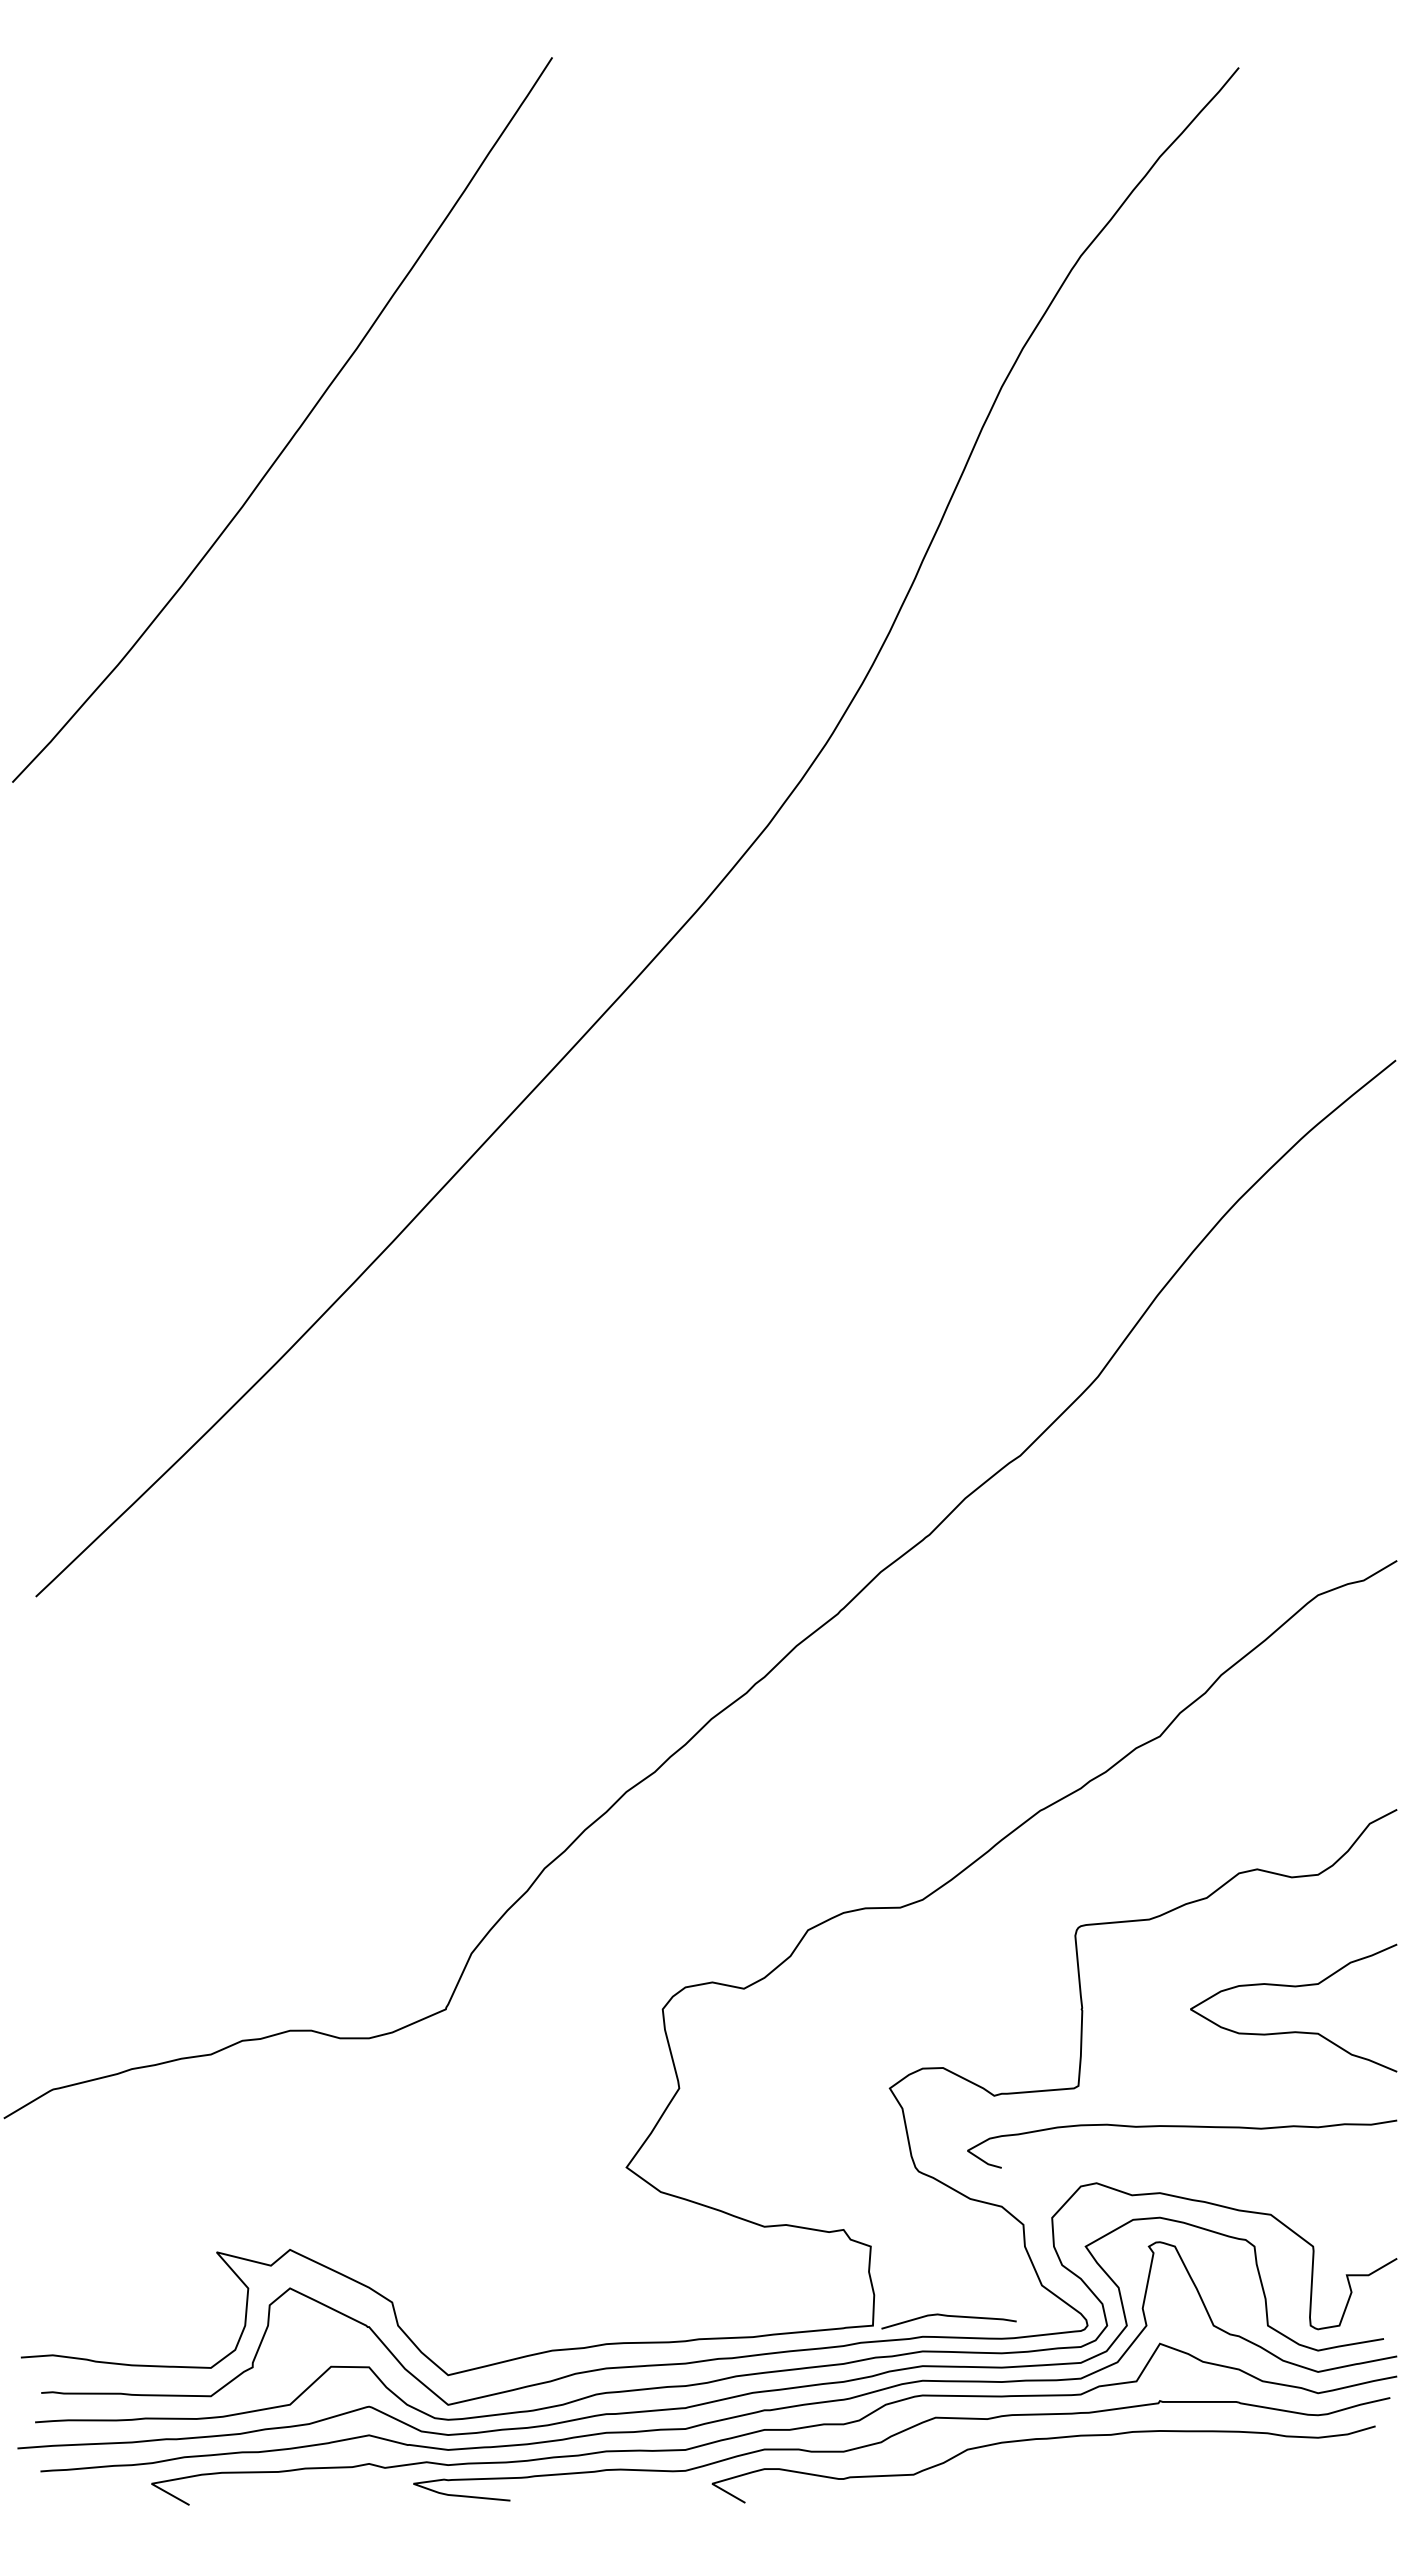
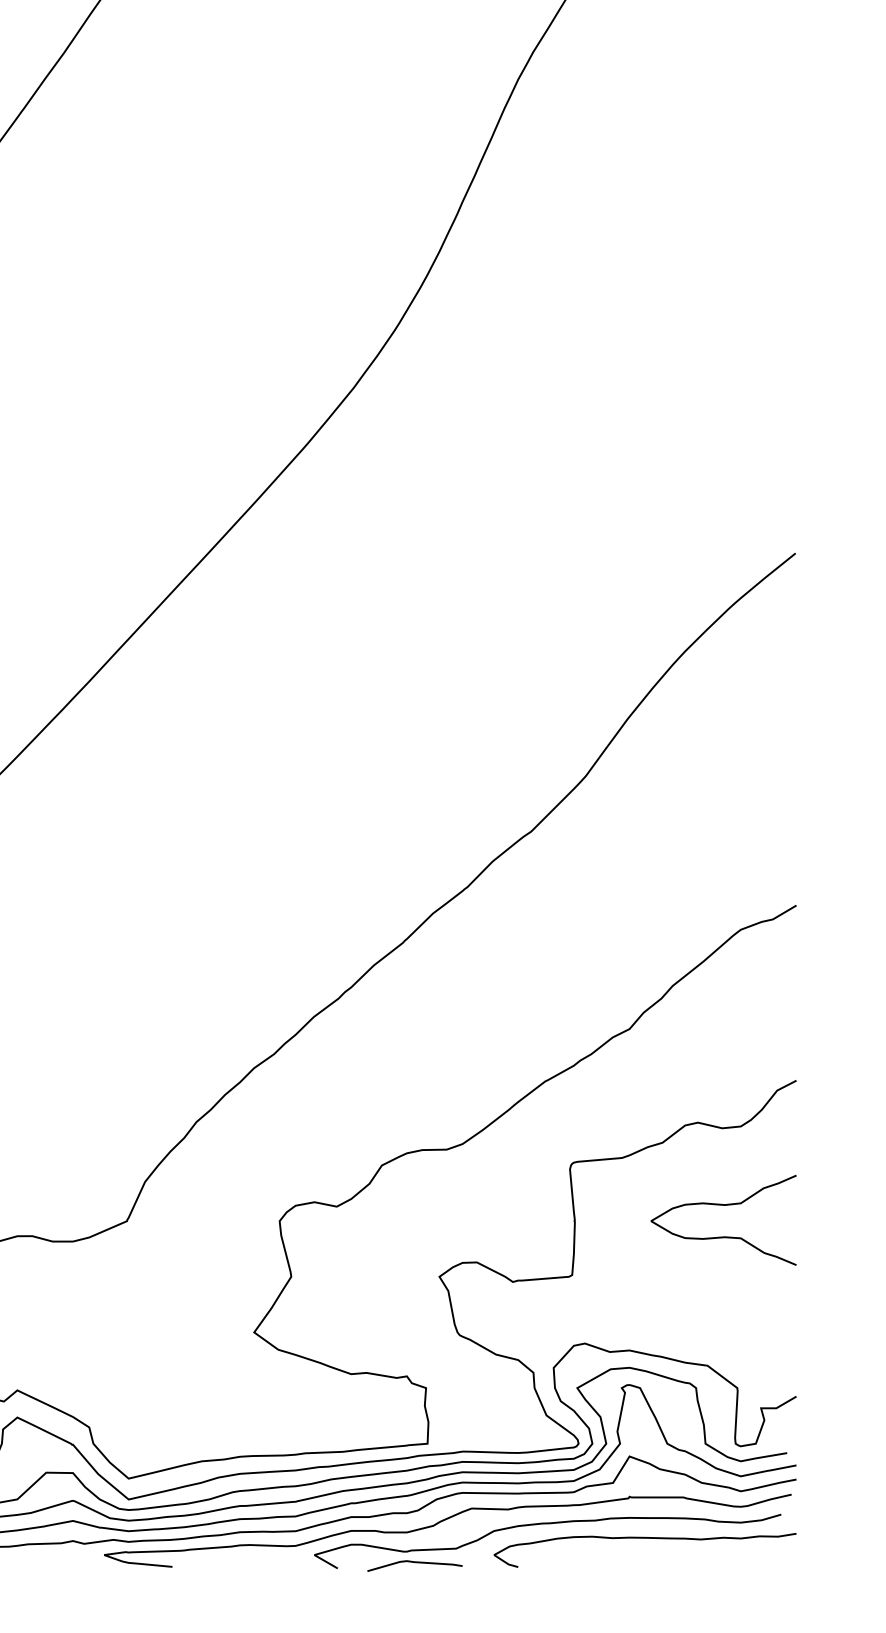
curve: (1182, 2127) -> (645, 1538), moved
curve: (948, 2316) -> (414, 1562), moved

